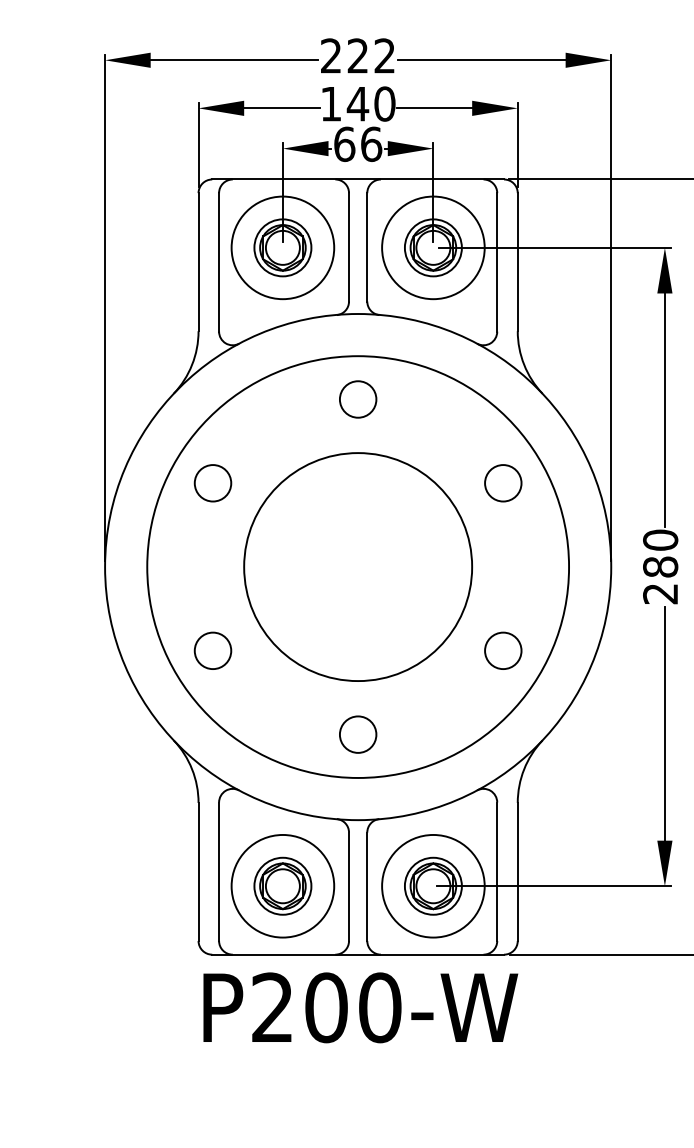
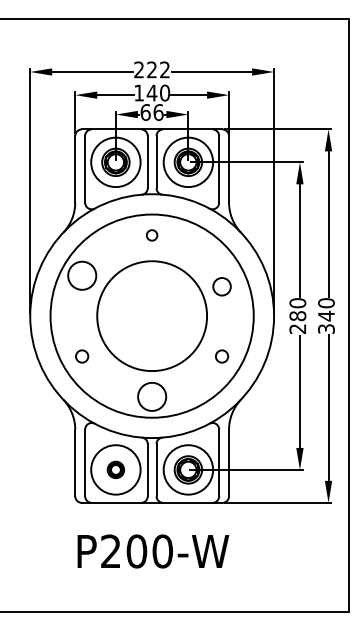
circle: (356, 399) -> (151, 235), size x0.6
circle: (213, 482) -> (82, 275), size x1.6
circle: (502, 482) -> (221, 286), moved
circle: (211, 650) -> (81, 356), size x0.7
circle: (502, 650) -> (221, 356), size x0.7
circle: (356, 733) -> (151, 396), size x1.6
part: (282, 885) -> (115, 469), size x0.6
text: (360, 1007) -> (153, 551), moved

